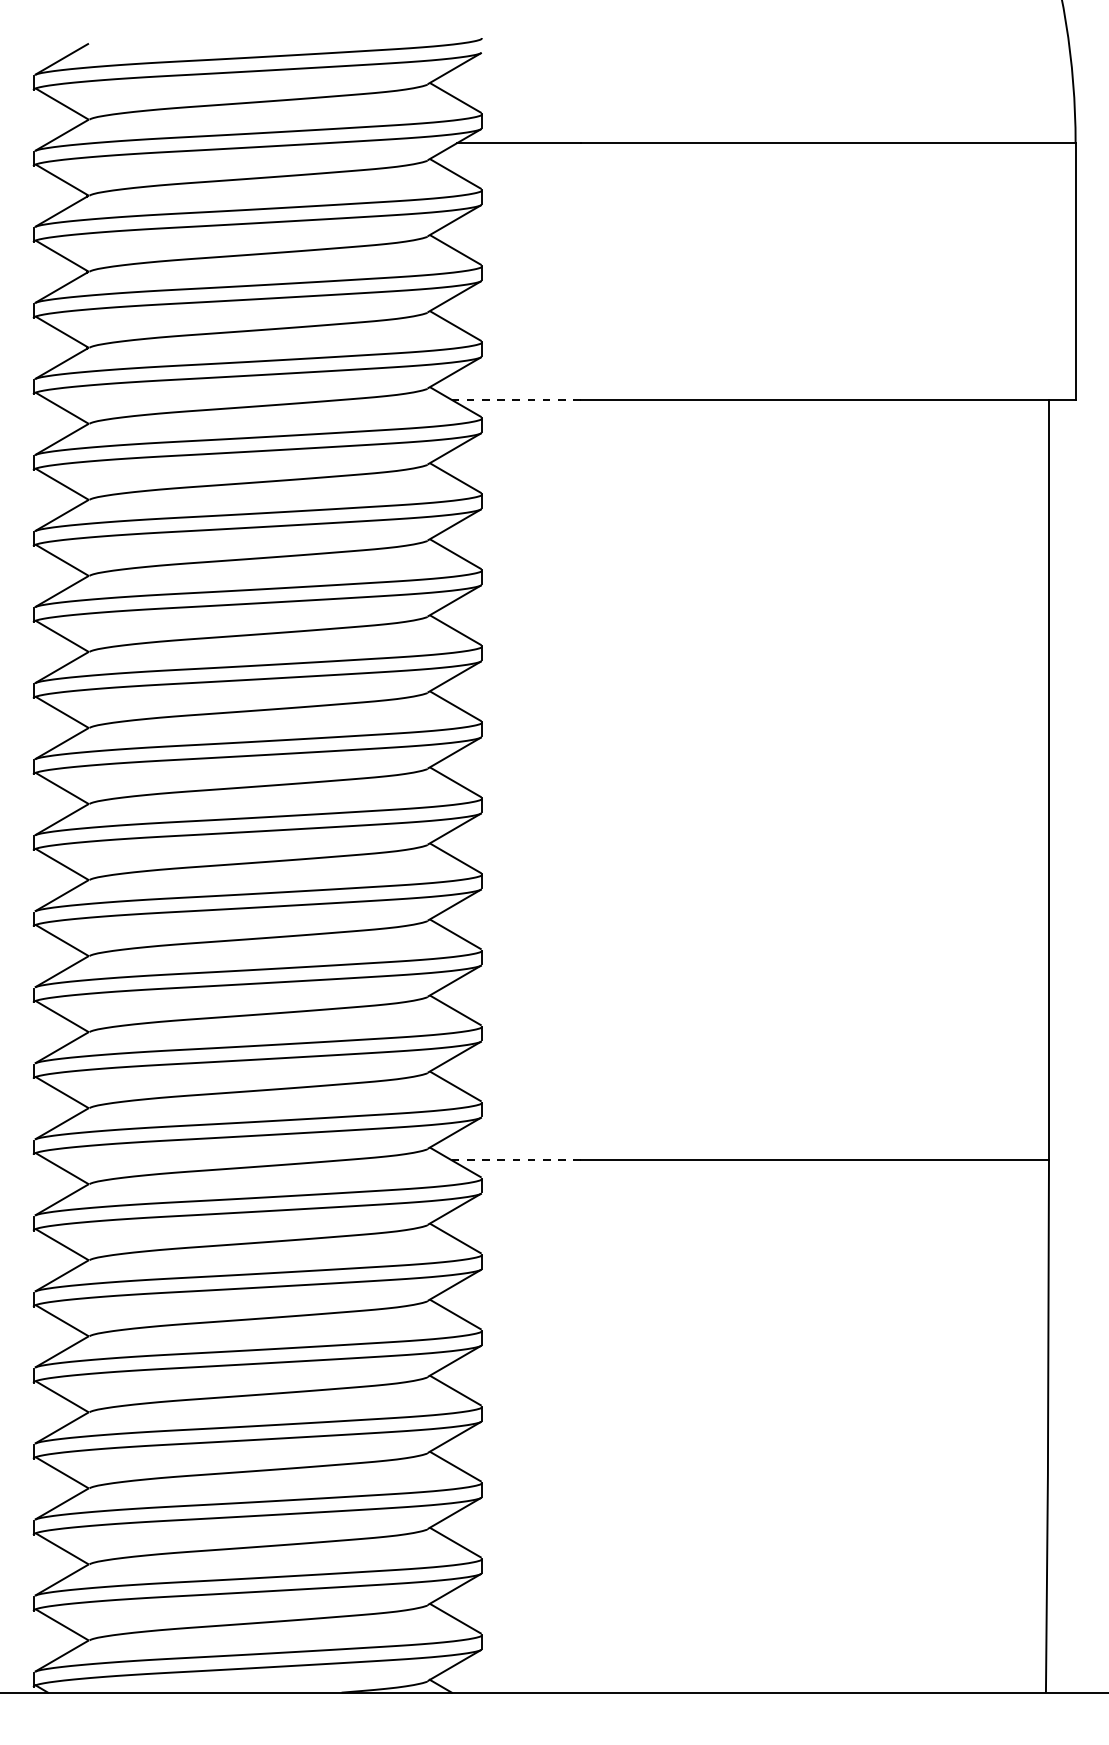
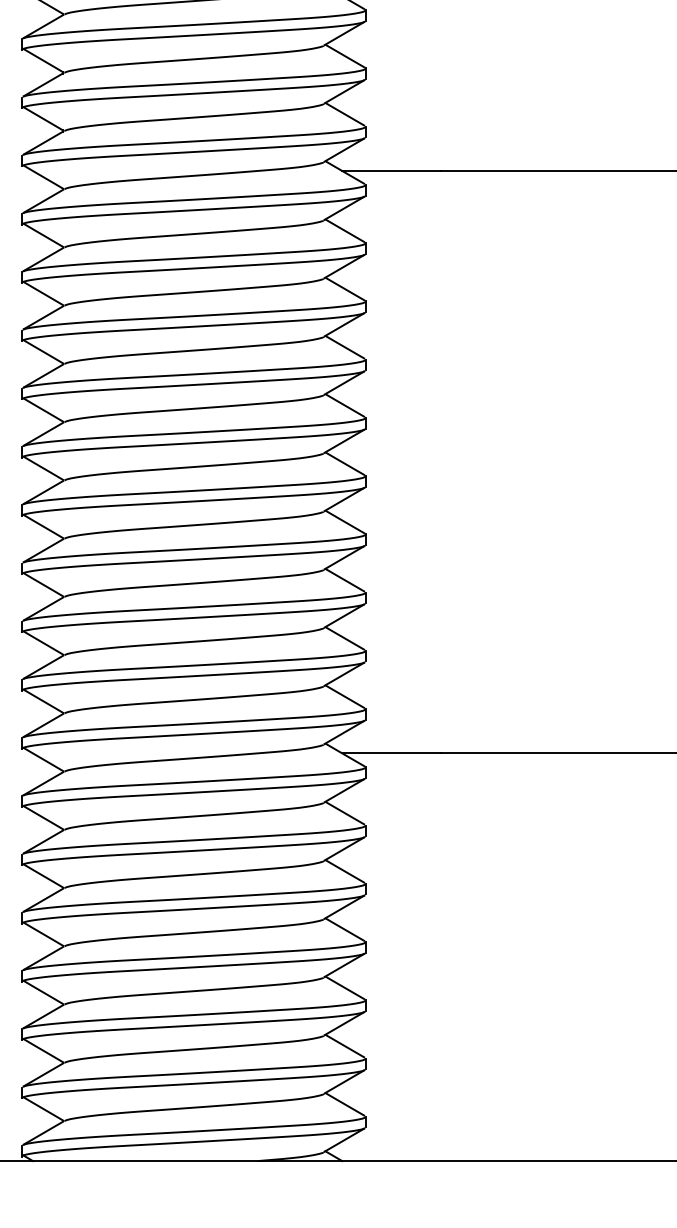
line: (516, 399) -> (391, 170), dashed -> solid
line: (516, 1160) -> (391, 753), dashed -> solid

